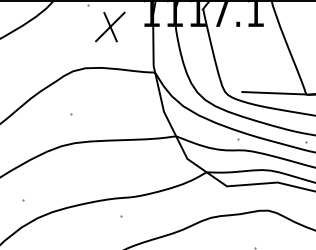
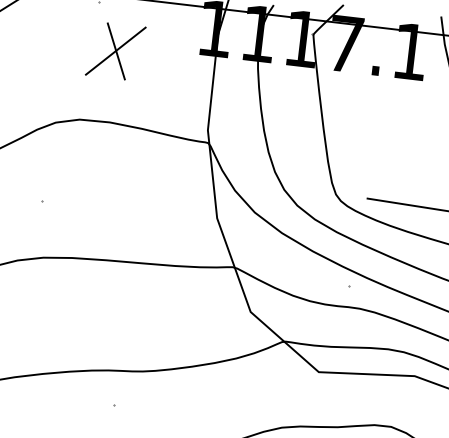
part: (110, 26) -> (116, 50), moved

